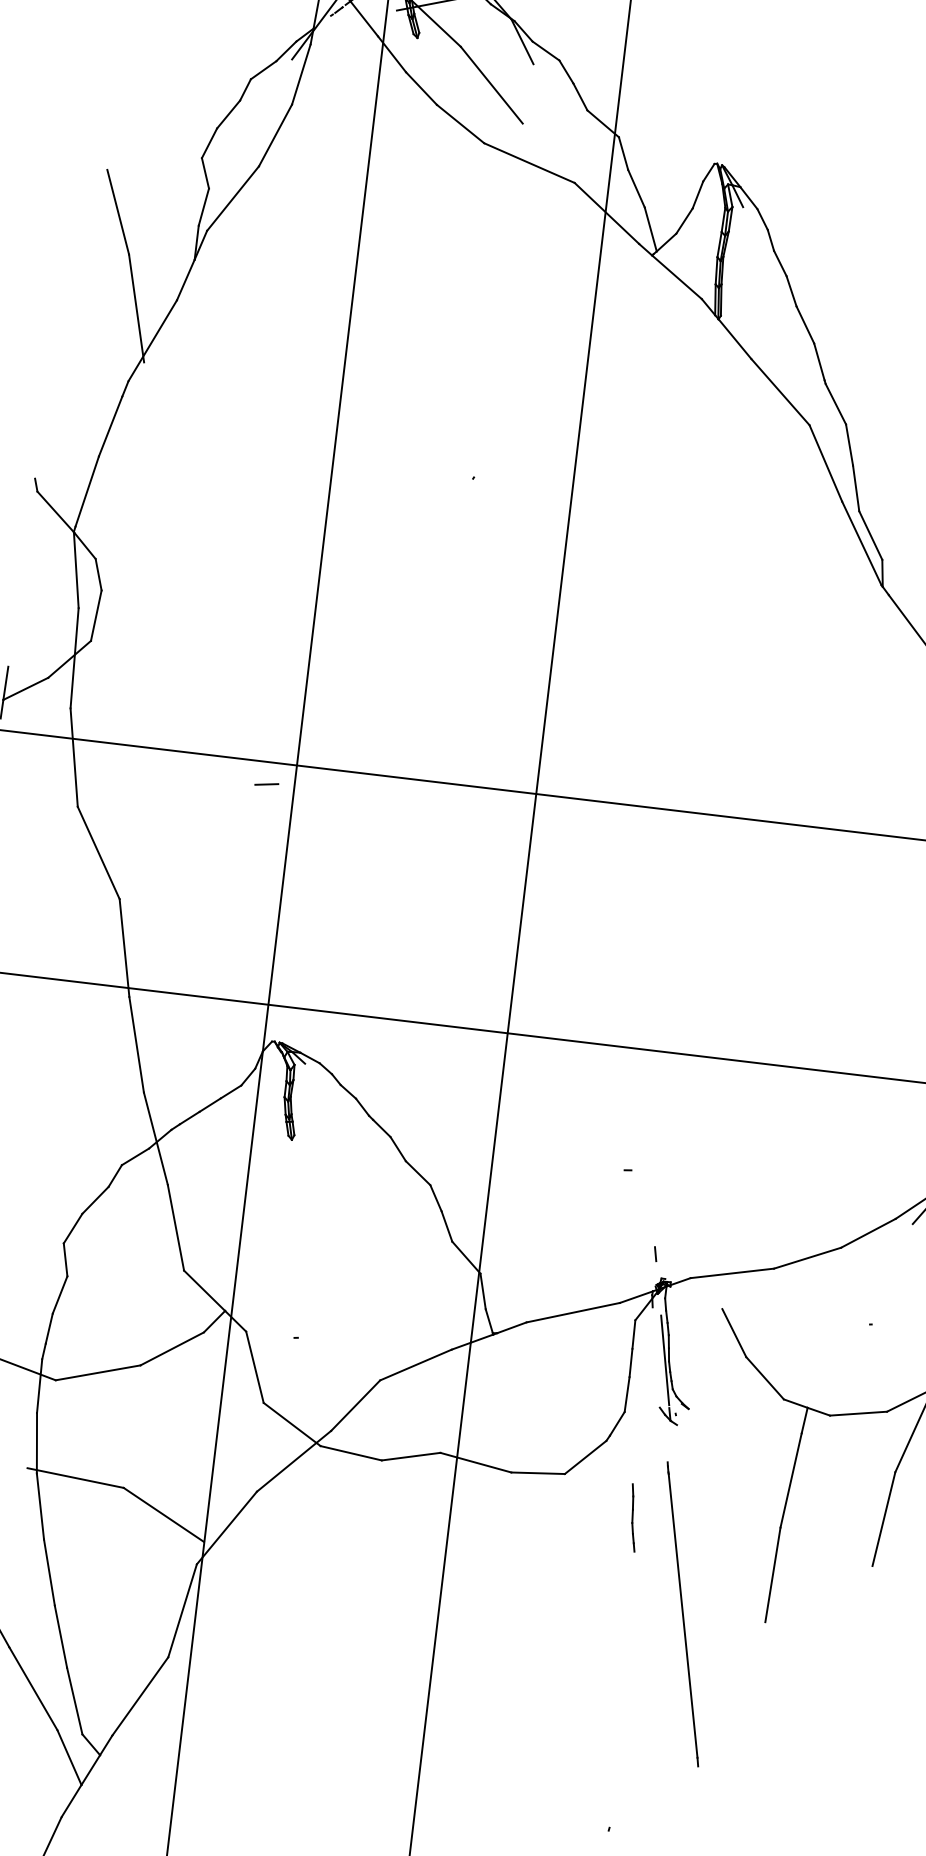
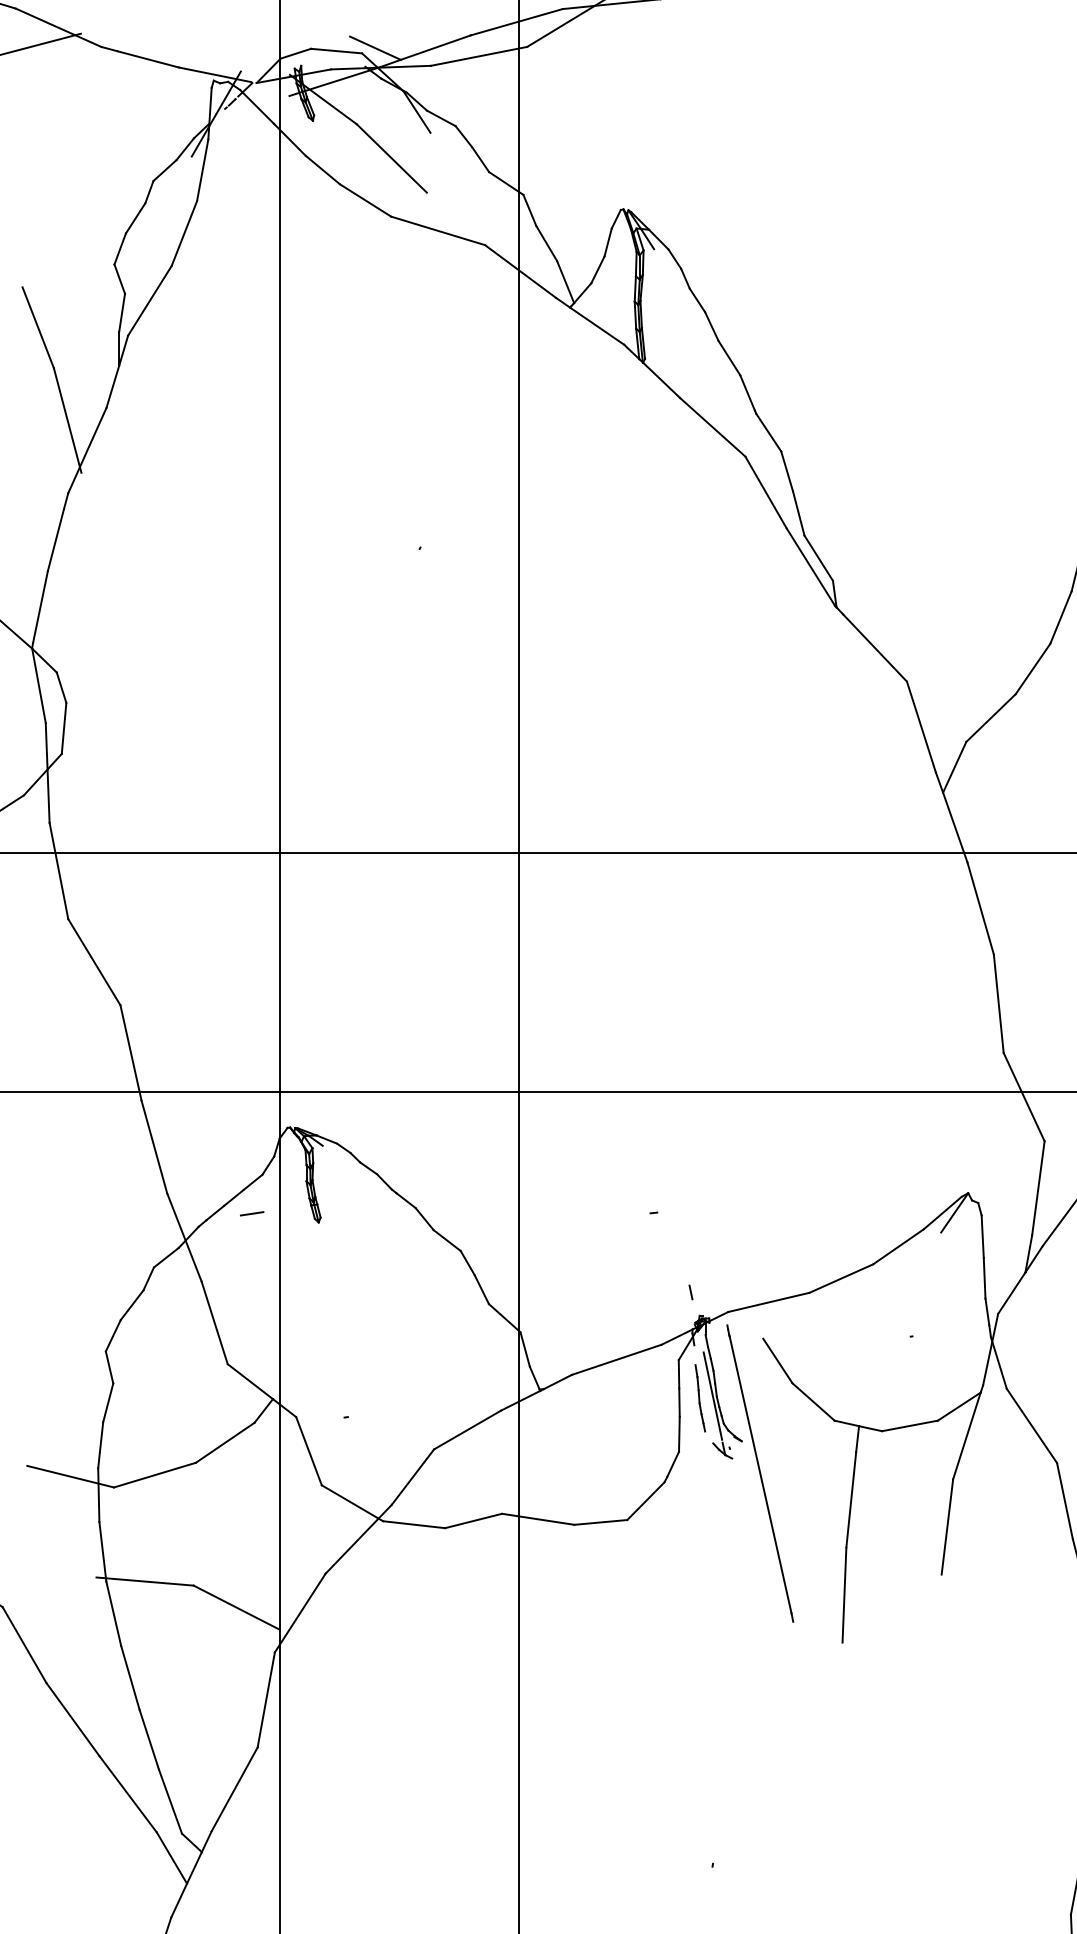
line: (267, 784) -> (252, 1213), moved
part: (632, 1518) -> (699, 1398), moved
line: (683, 1614) -> (760, 1473), moved

